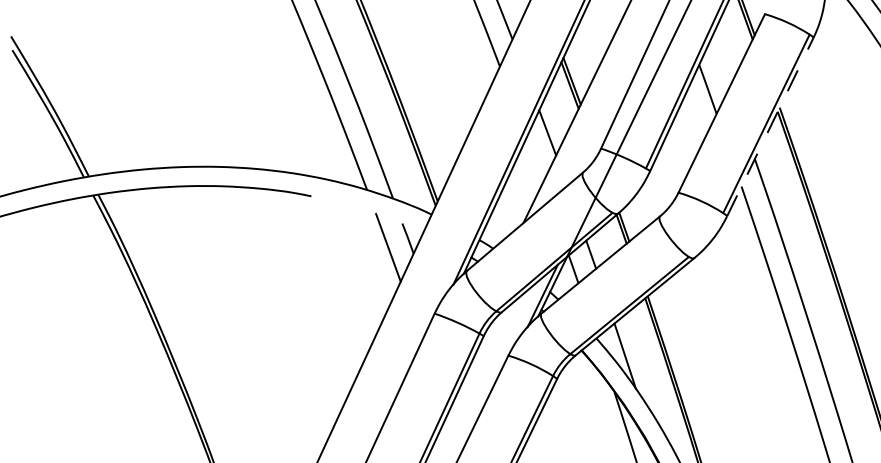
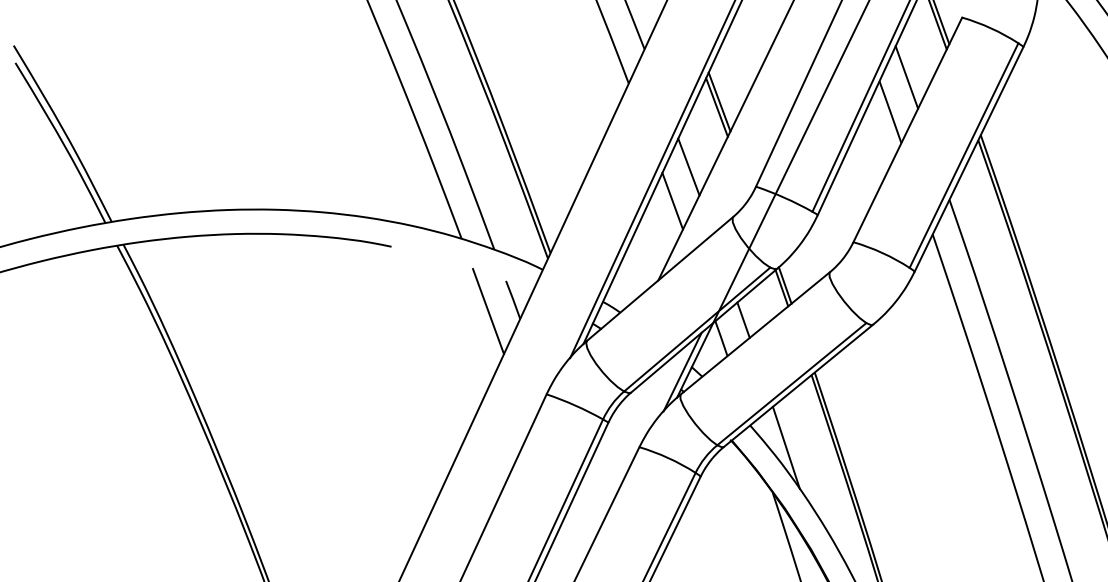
line: (720, 61) -> (906, 77), added
line: (770, 126) -> (969, 159), dashed -> solid
line: (534, 160) -> (672, 201), added

